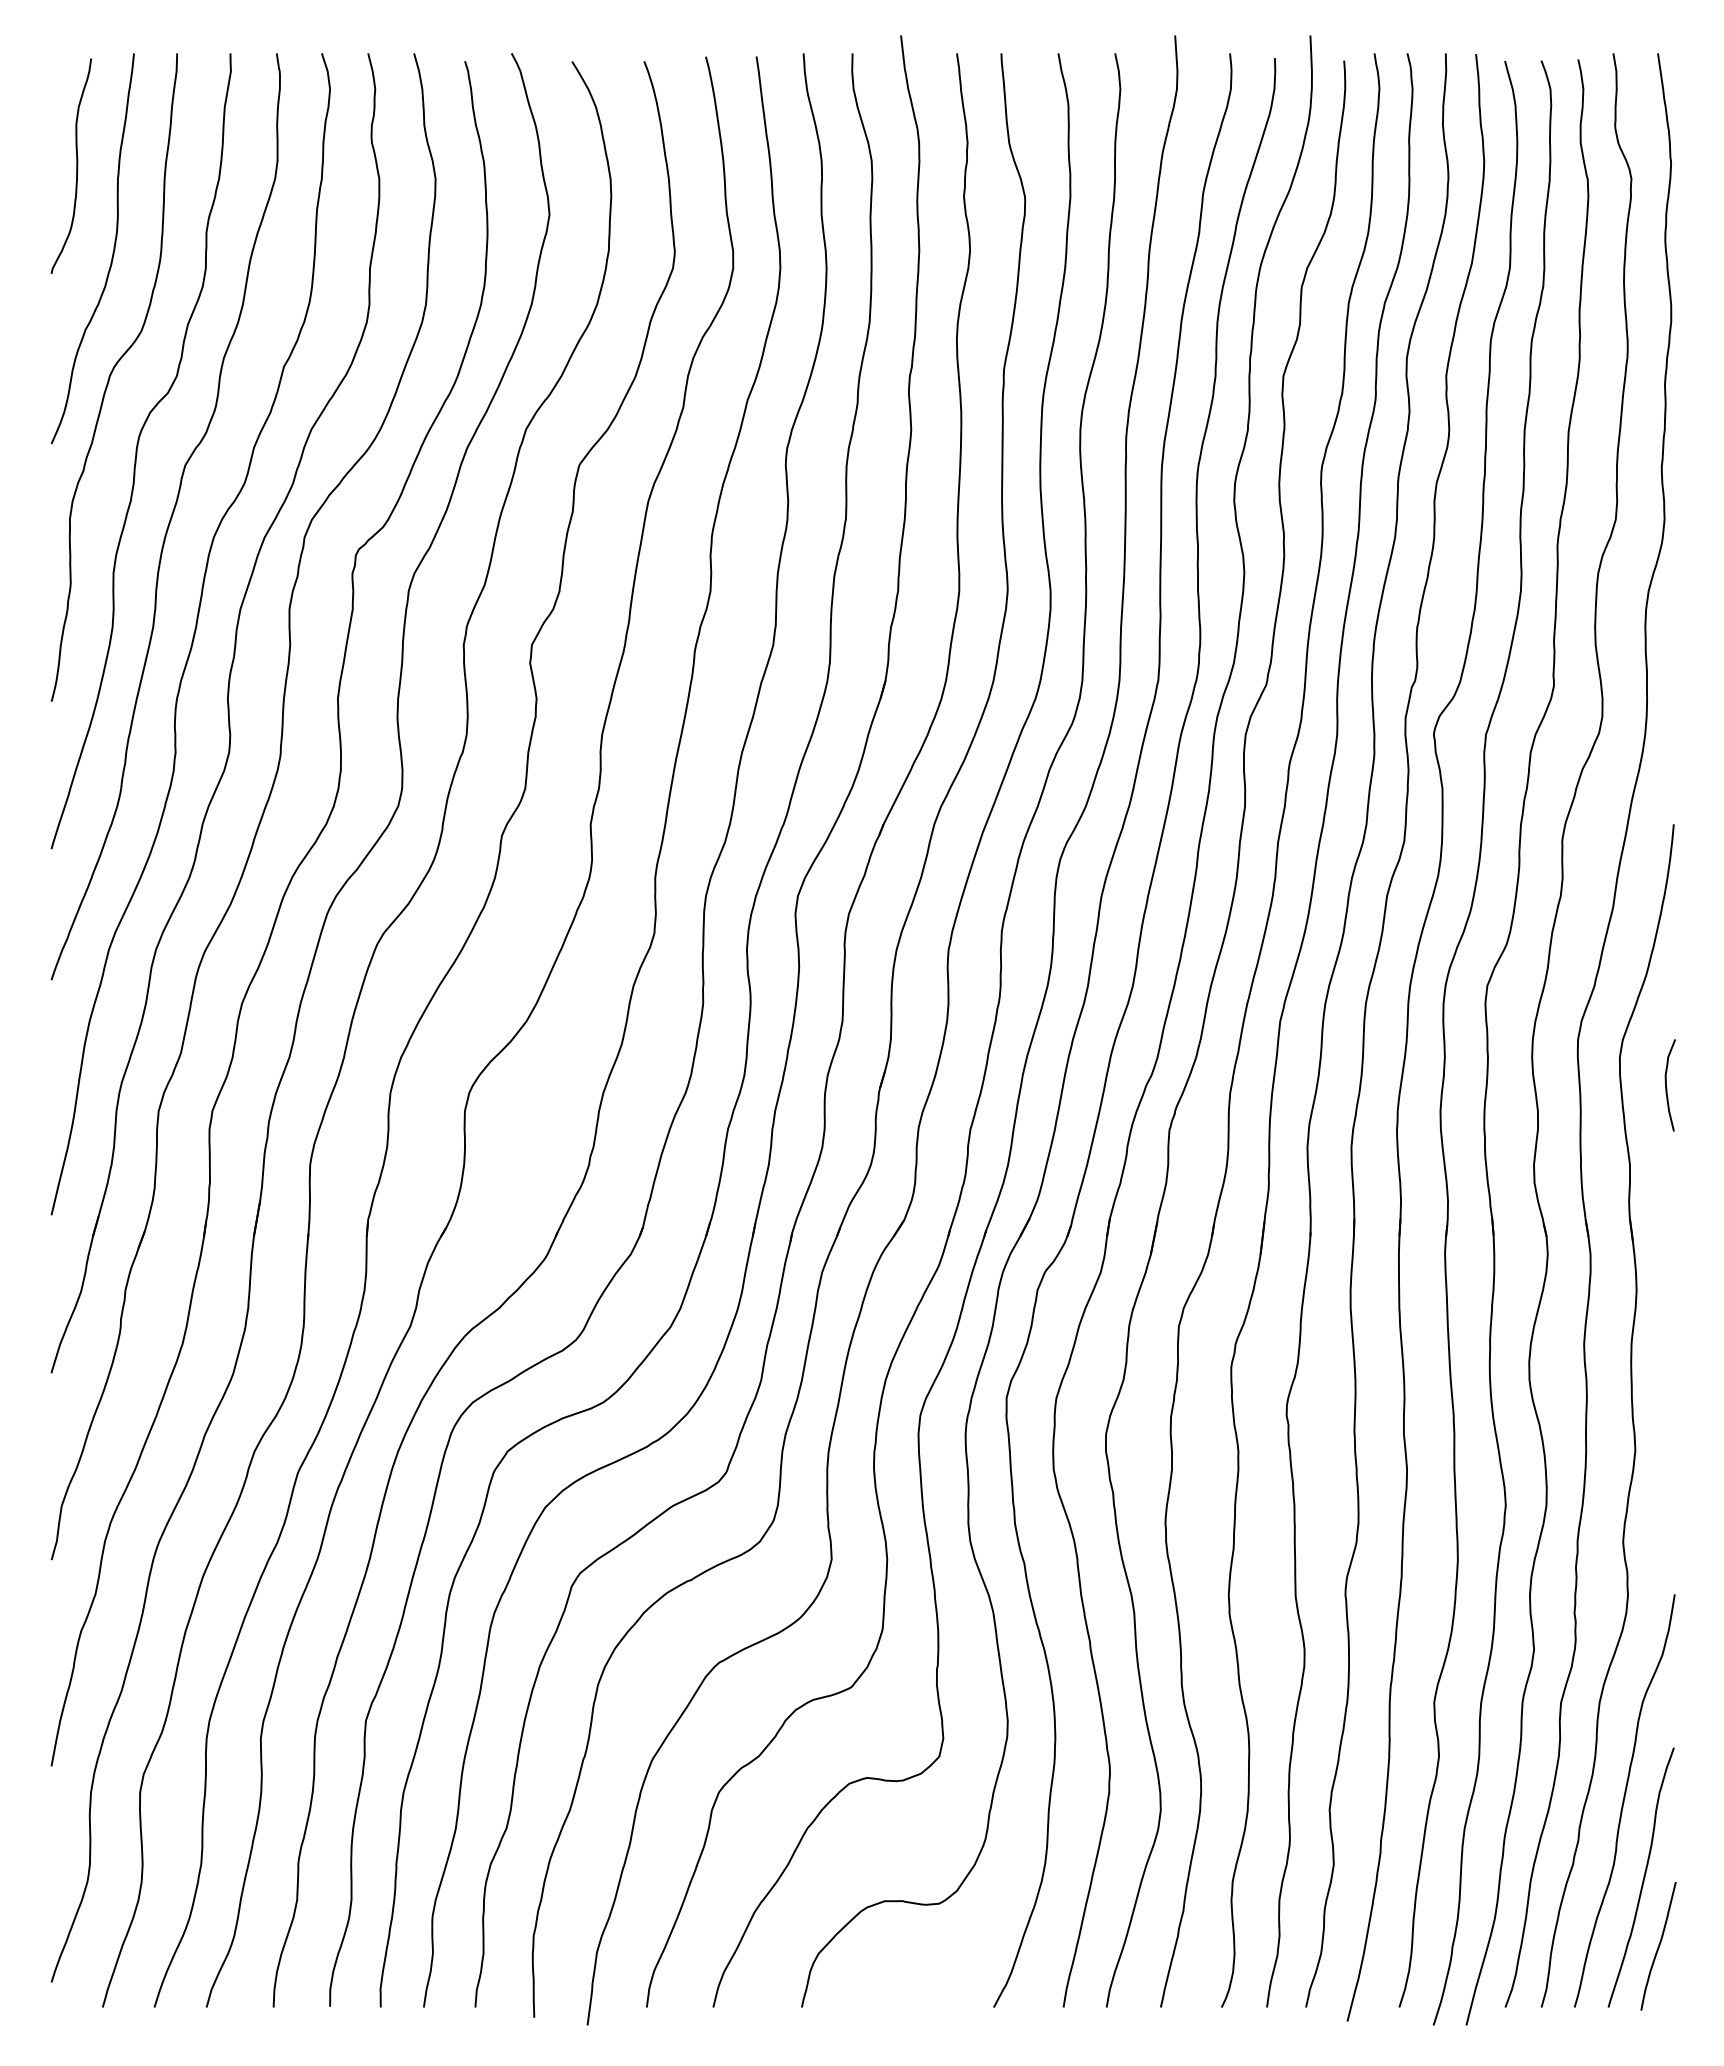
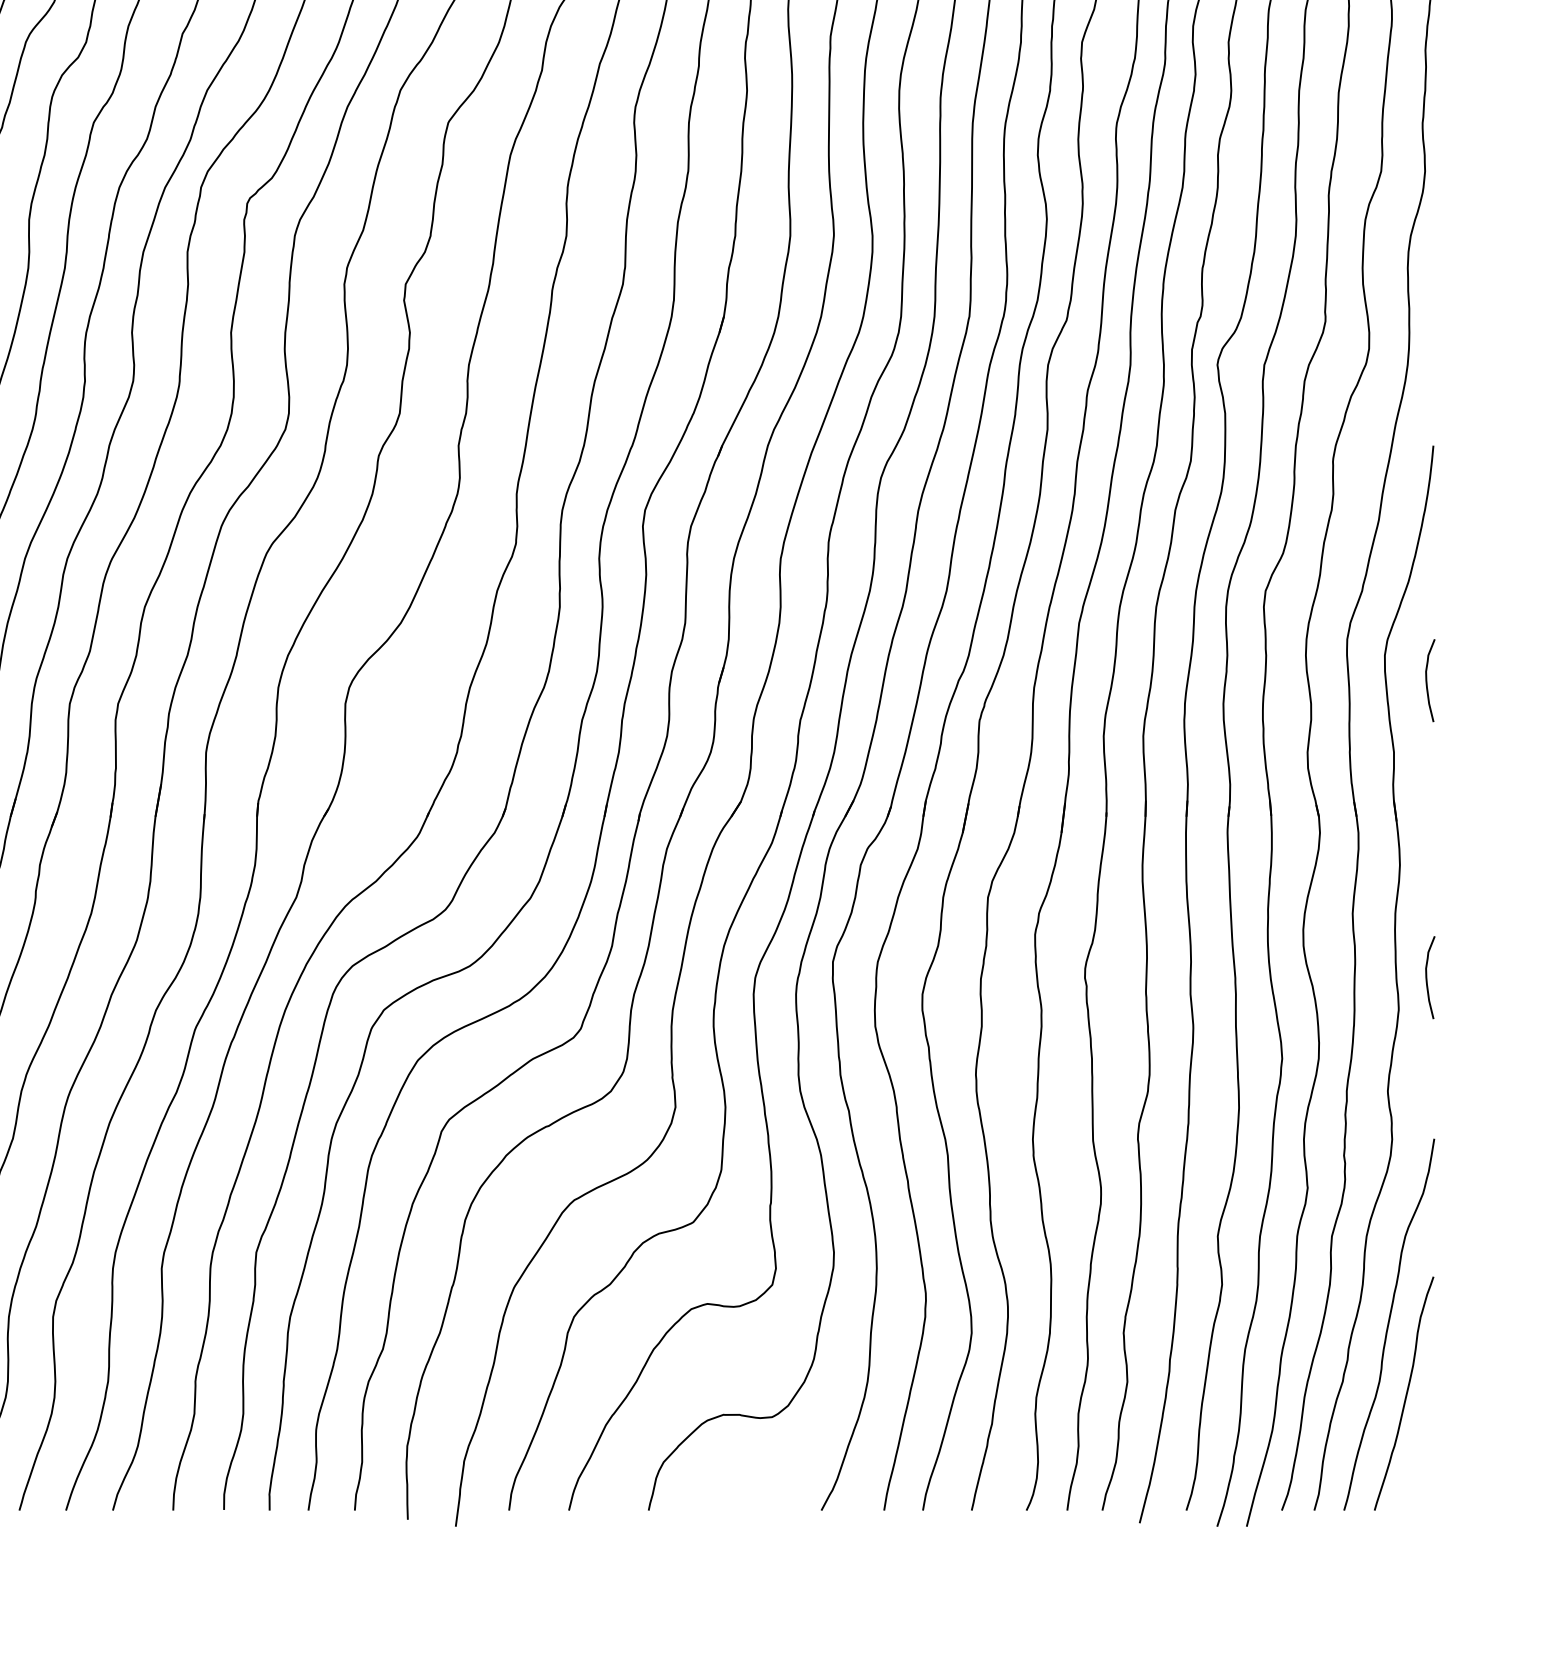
curve: (1667, 1417) -> (1427, 979), added
curve: (1658, 1946) -> (1419, 1455), removed

